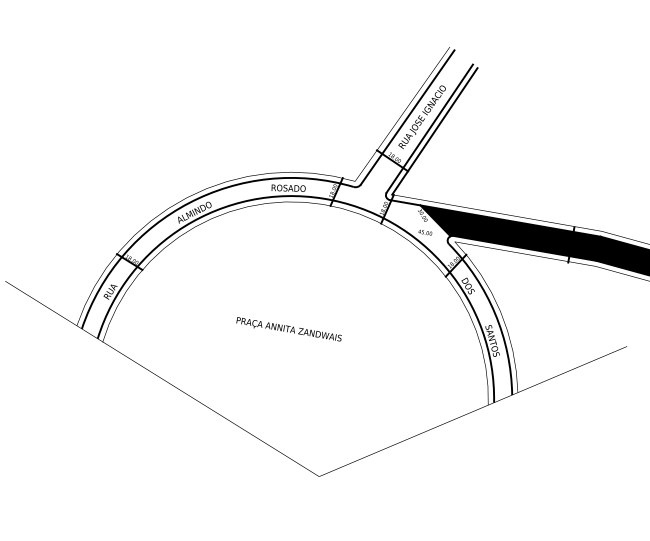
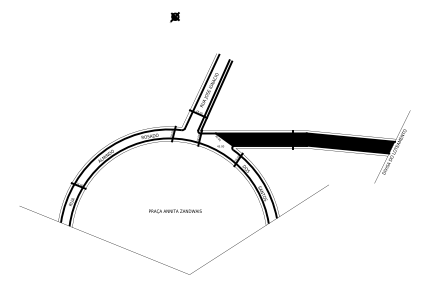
text: (289, 329) -> (175, 211), moved

